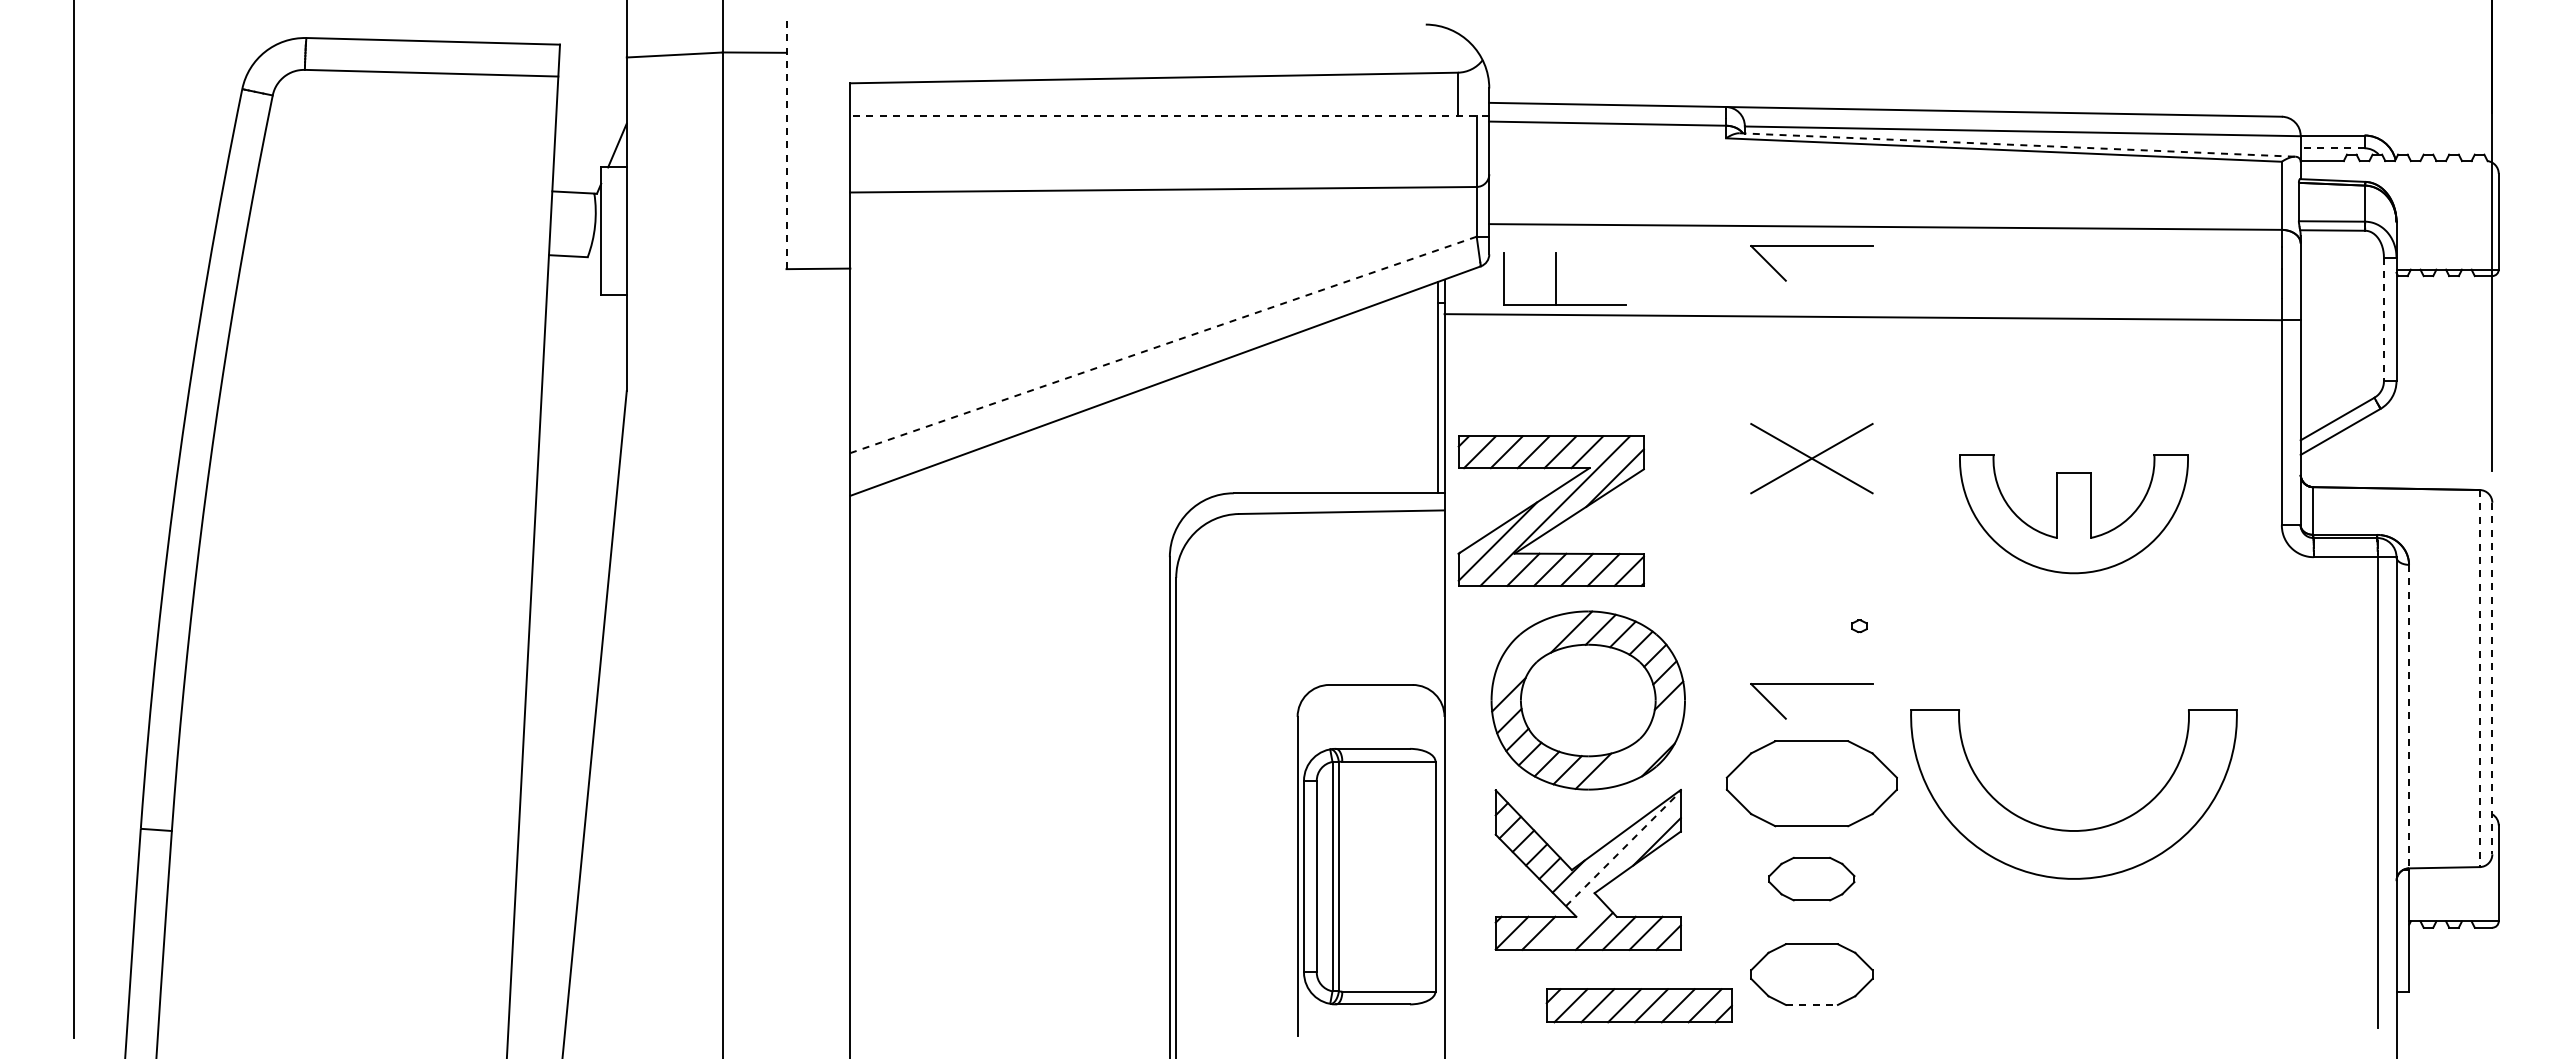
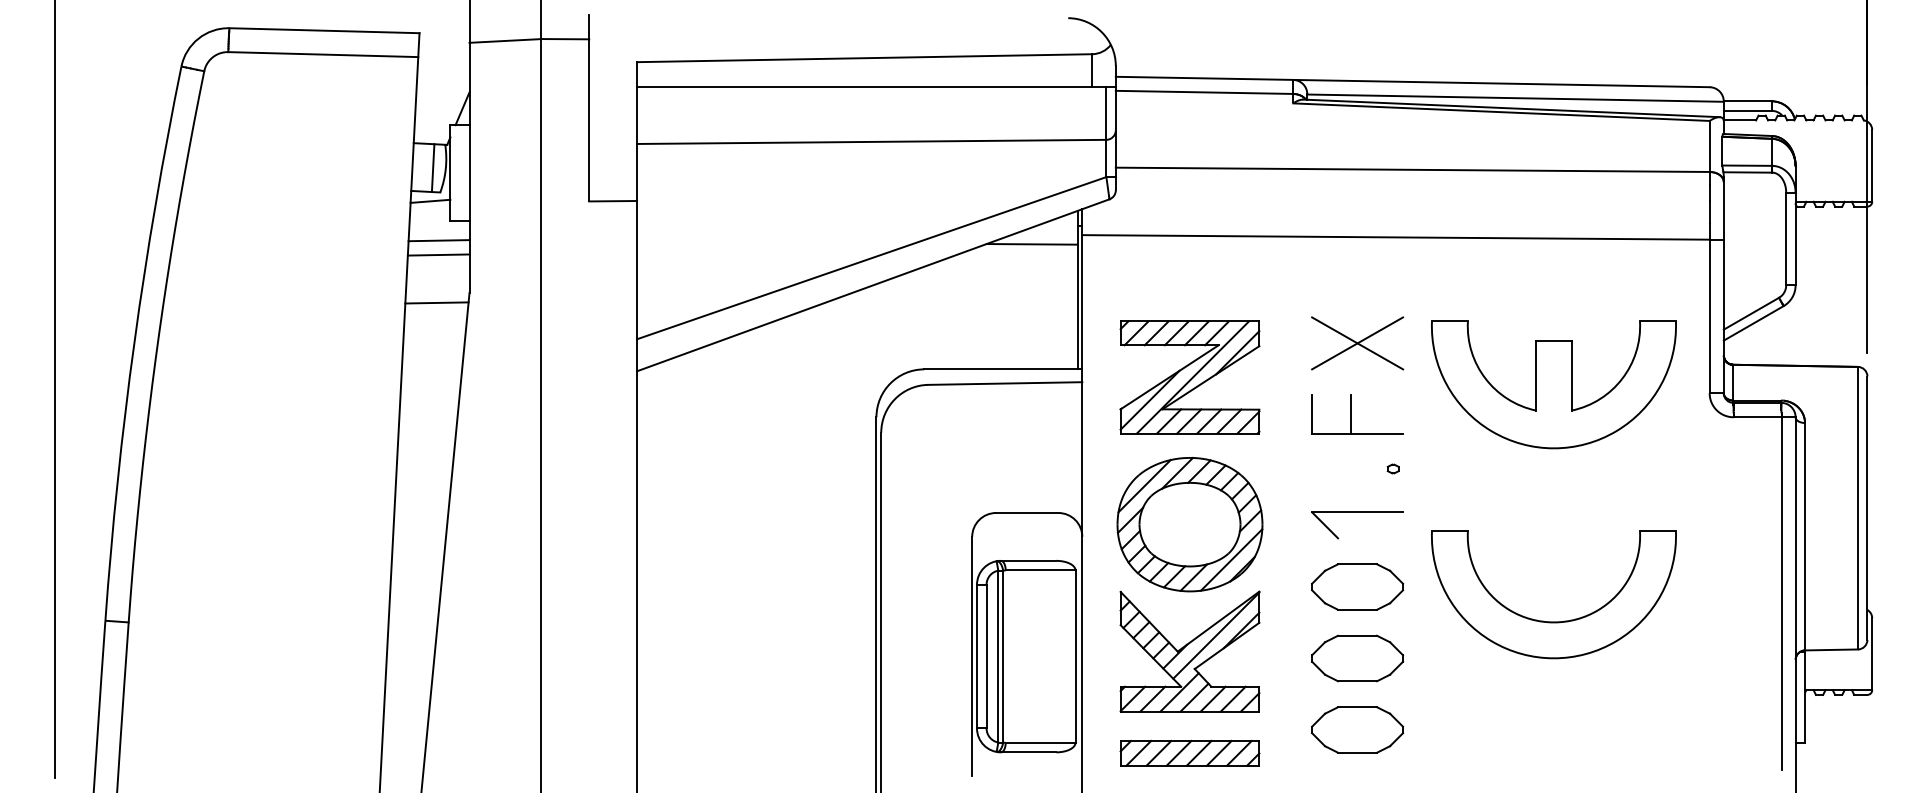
line: (1169, 116) -> (876, 87), dashed -> solid
line: (786, 145) -> (589, 108), dashed -> solid
line: (2017, 145) -> (1511, 108), dashed -> solid
line: (2332, 148) -> (1747, 111), dashed -> solid
line: (577, 224) -> (432, 167), added
part: (1811, 246) -> (1357, 184), removed
line: (574, 269) -> (430, 201), added
part: (1556, 278) -> (1351, 414), moved
line: (2383, 319) -> (1785, 239), dashed -> solid
line: (585, 321) -> (438, 240), added
line: (1377, 326) -> (1032, 244), added
line: (585, 340) -> (438, 254), added
line: (1163, 345) -> (871, 258), dashed -> solid
line: (583, 404) -> (437, 302), added
part: (1550, 510) -> (1189, 377), moved
part: (2073, 513) -> (1553, 384), size x1.43
line: (1527, 648) -> (1144, 485), added
line: (2479, 678) -> (1857, 508), dashed -> solid
line: (2492, 678) -> (1867, 508), dashed -> solid
line: (2409, 716) -> (1805, 536), dashed -> solid
line: (1643, 747) -> (1231, 559), added
part: (1811, 783) -> (1357, 586), size x0.71
line: (1623, 848) -> (1216, 635), dashed -> solid
part: (1811, 878) -> (1357, 658), size x1.43
line: (1574, 923) -> (1179, 691), added
line: (1812, 1004) -> (1358, 752), dashed -> solid
part: (1638, 1005) -> (1189, 753), moved

